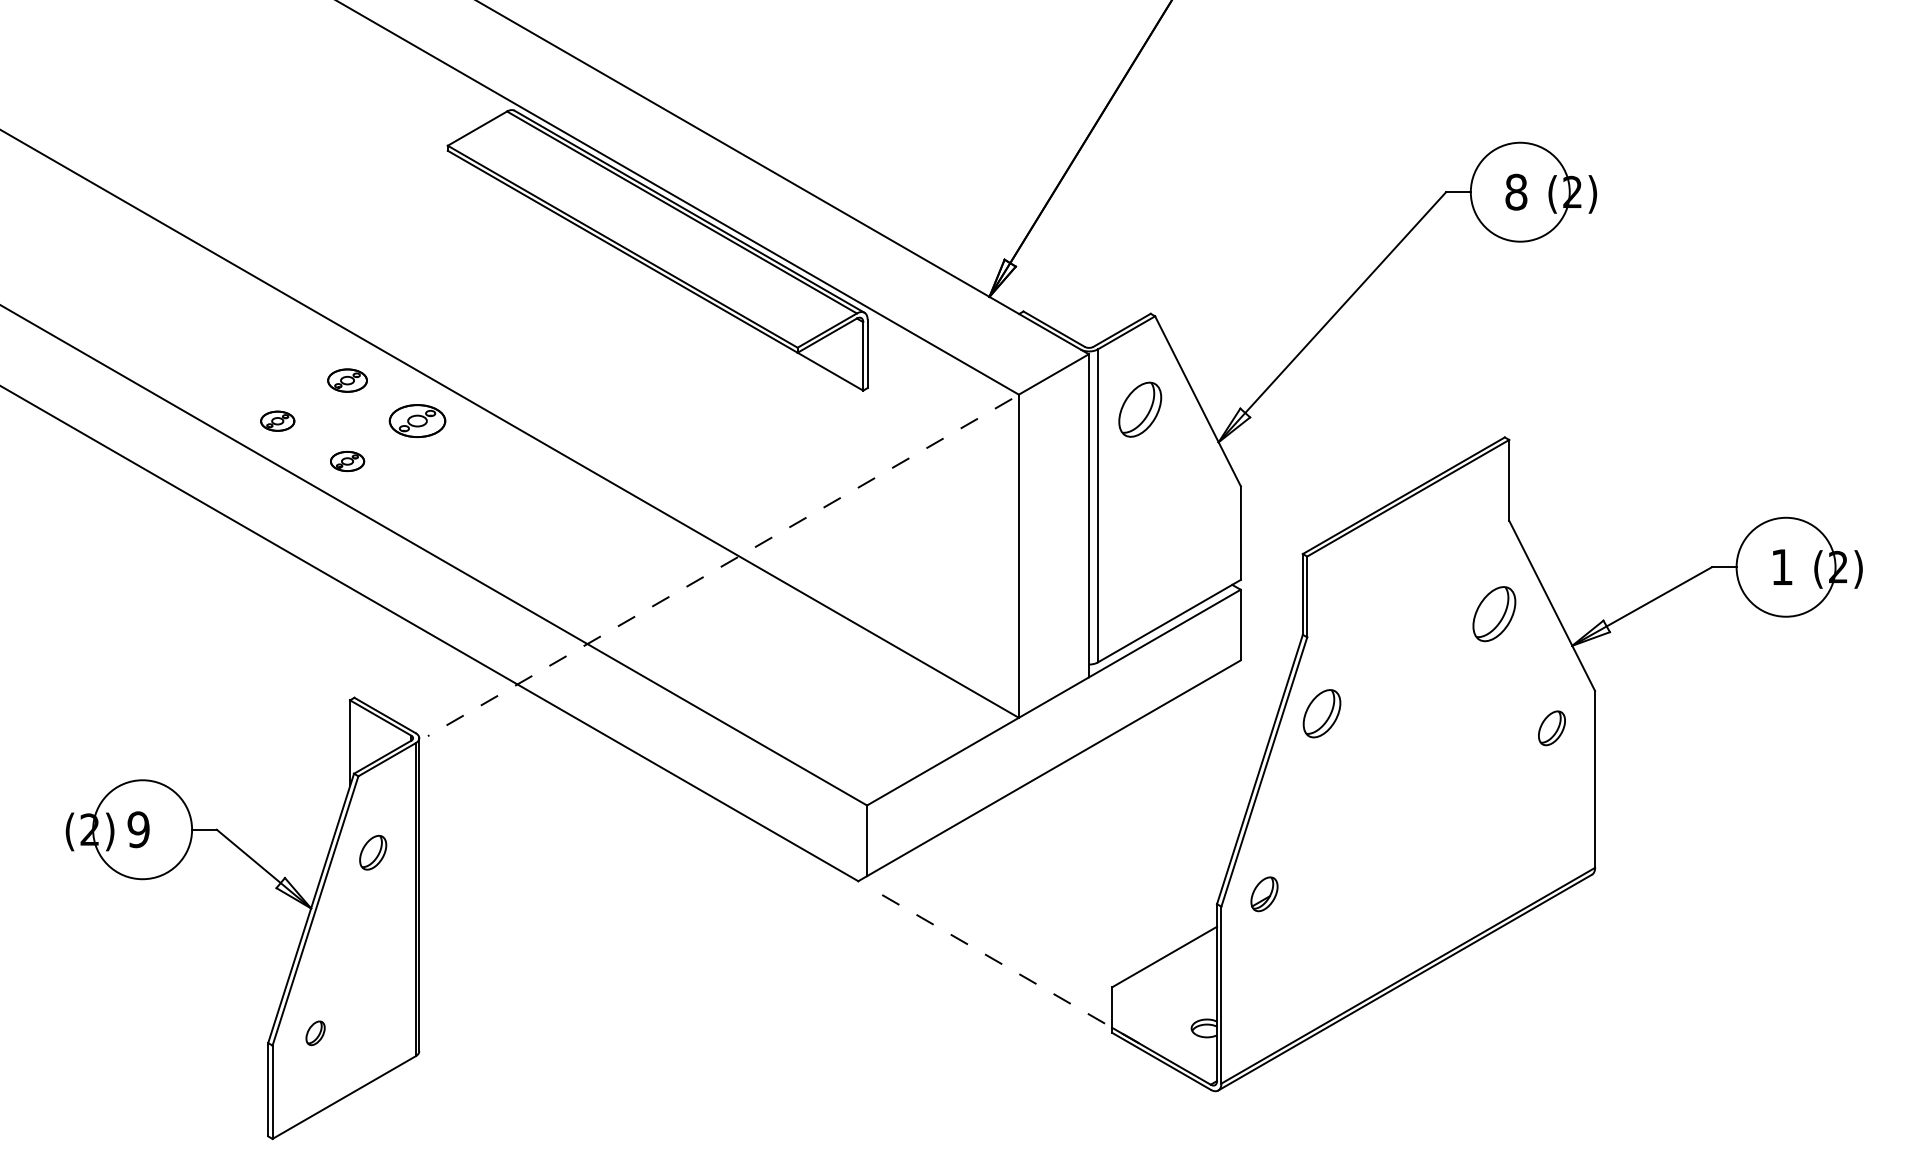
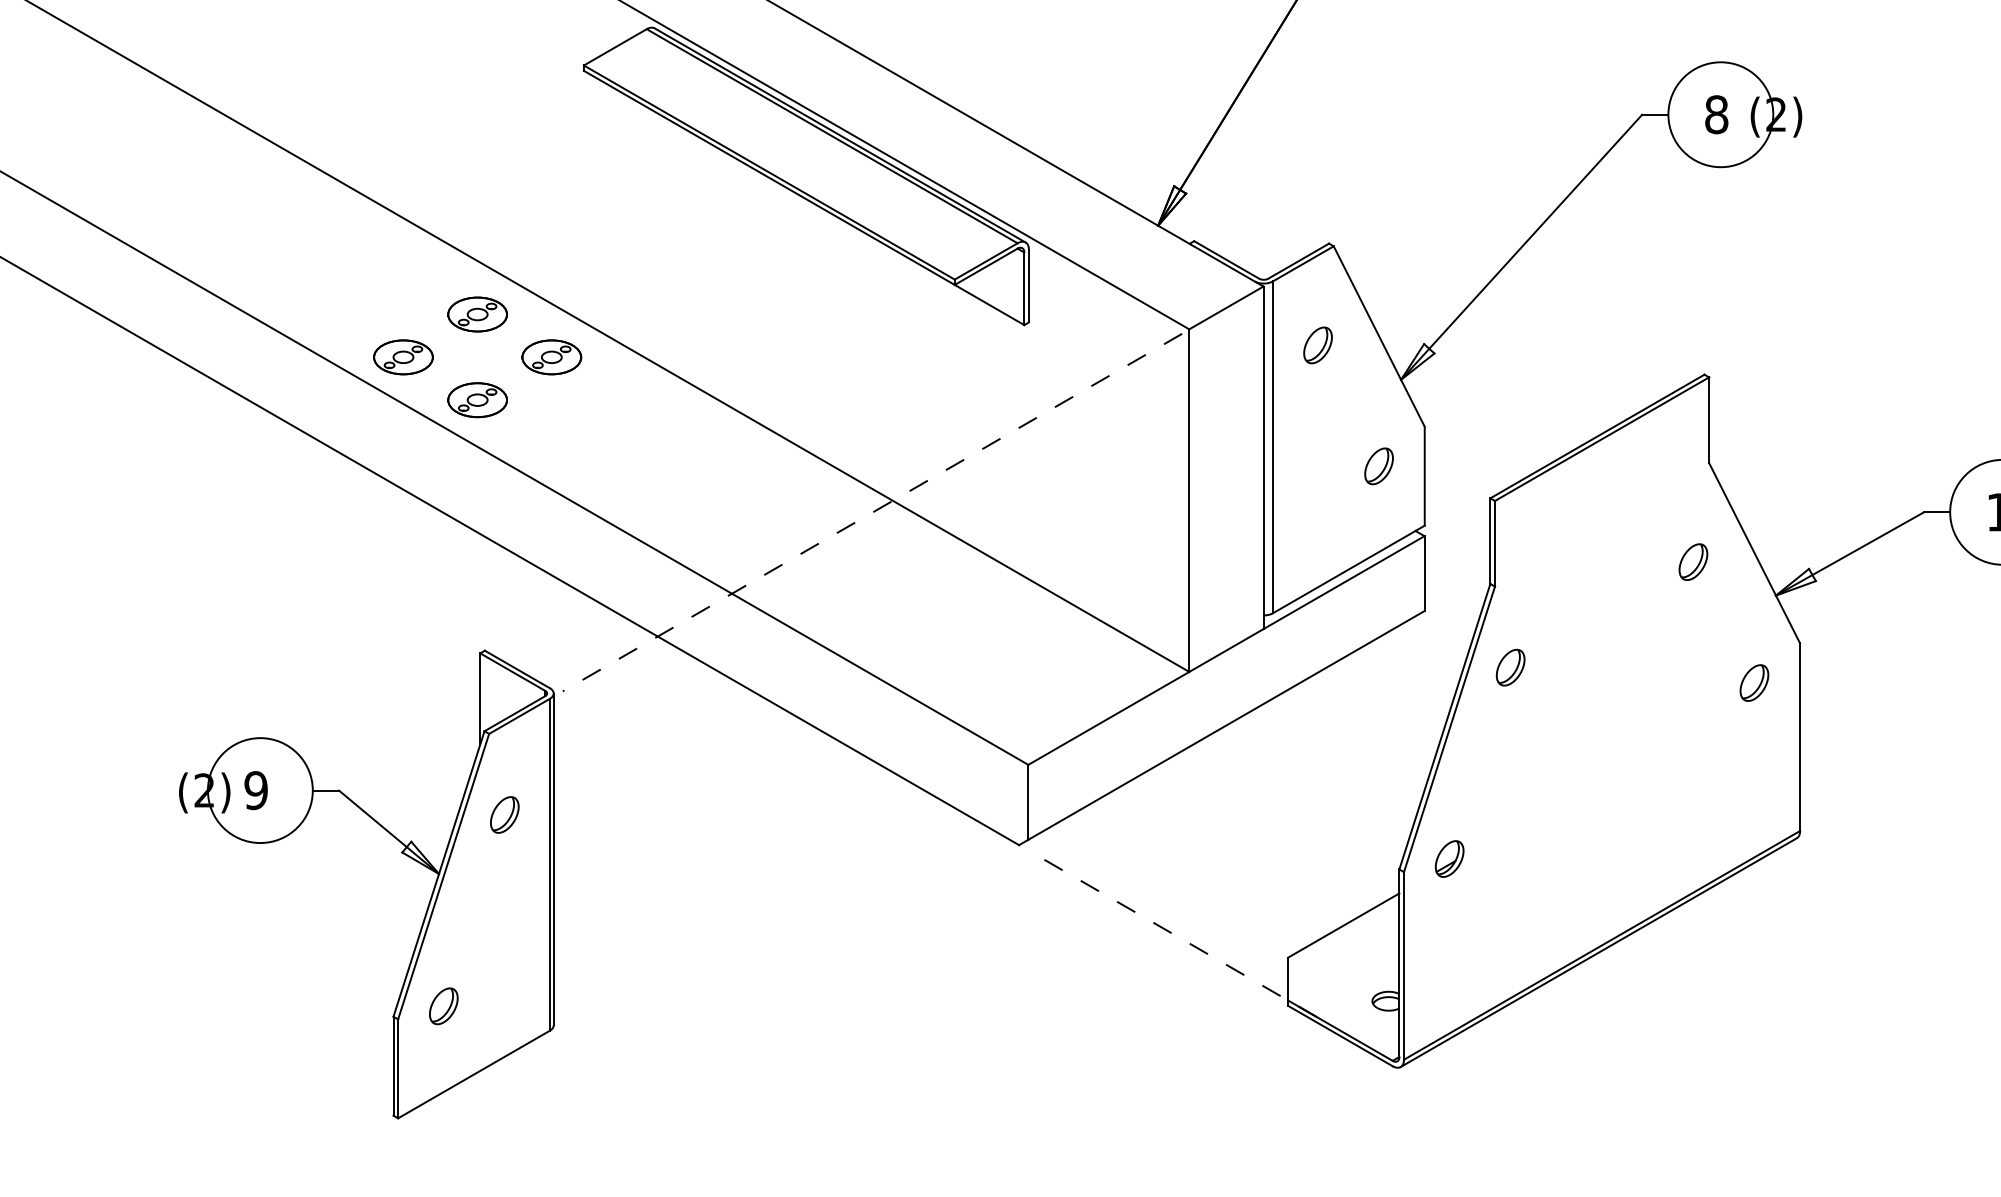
part: (347, 380) -> (477, 314), size x1.43
part: (1140, 409) -> (1318, 345), size x0.62
part: (277, 421) -> (403, 357), size x1.67
part: (347, 461) -> (477, 400), size x1.67
part: (1197, 523) -> (1378, 465), added
part: (1494, 614) -> (1693, 562), size x0.62
part: (1321, 713) -> (1510, 667), size x0.71
part: (315, 1033) -> (443, 1006), size x1.43

